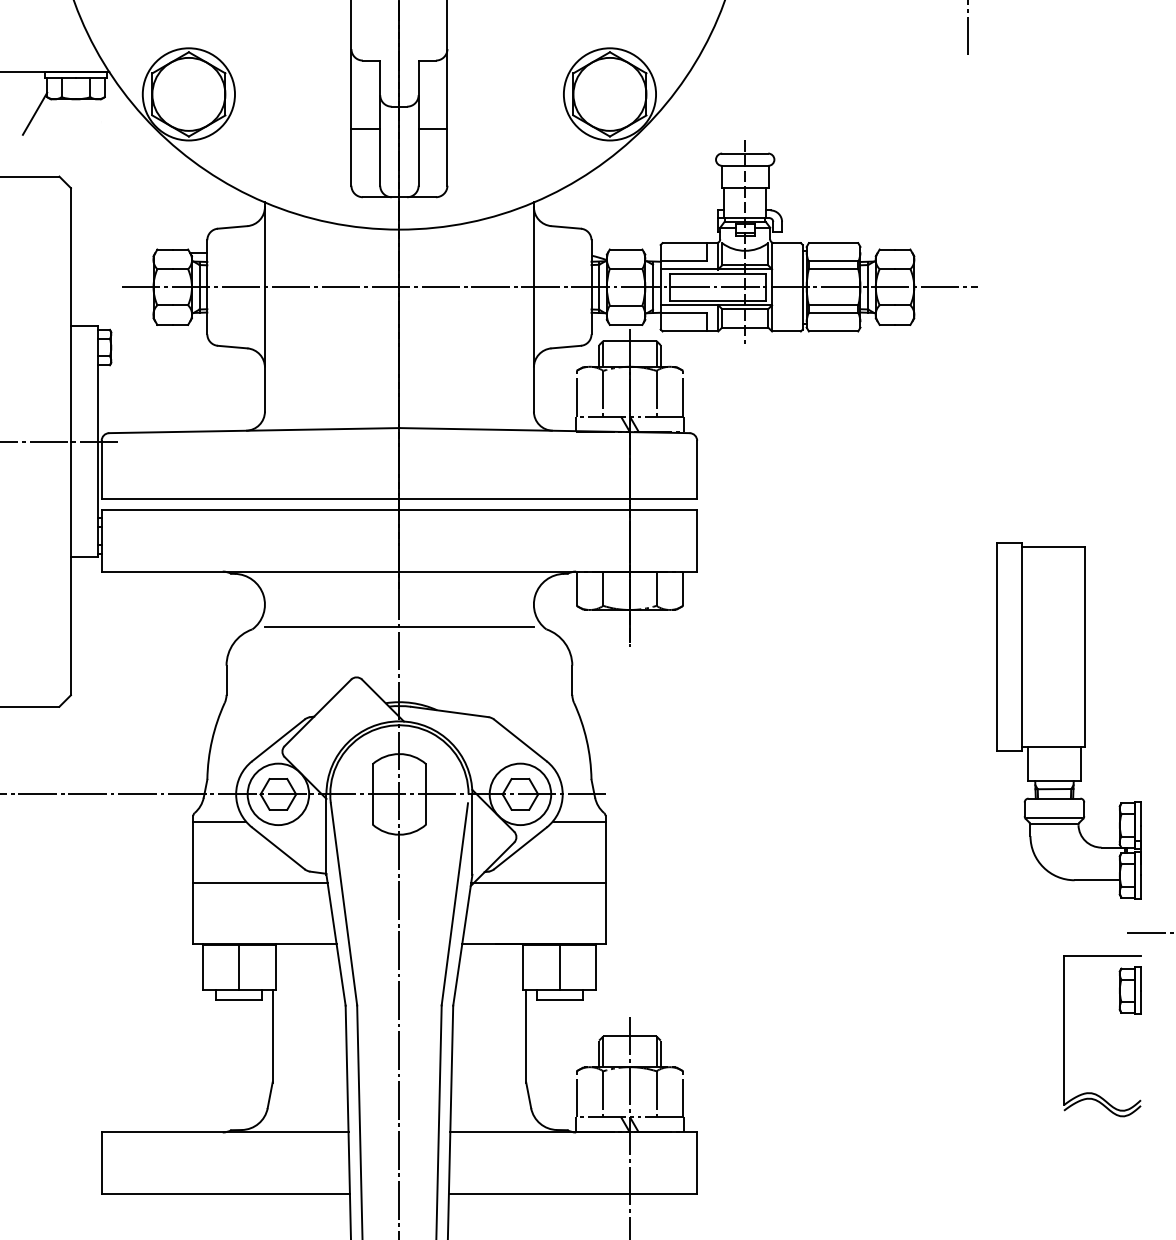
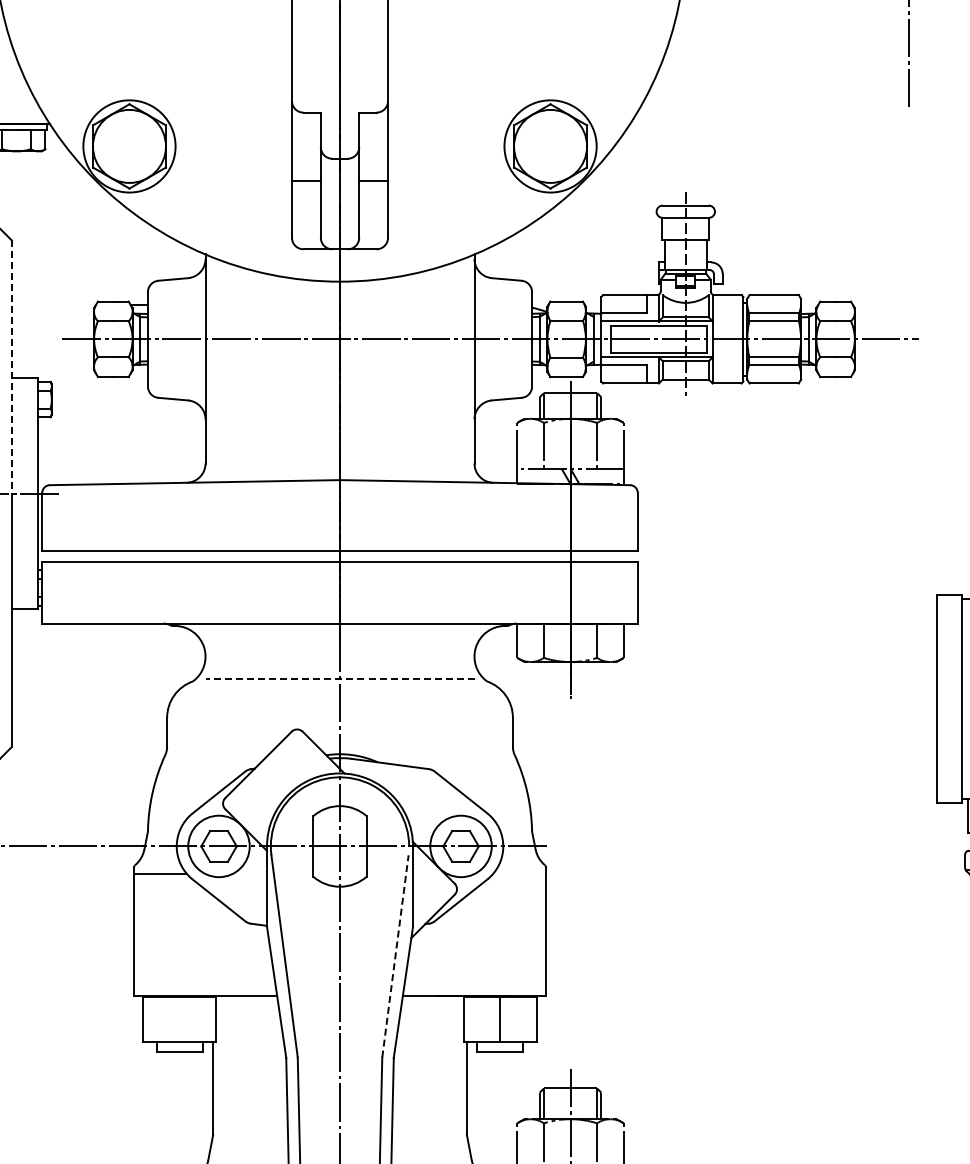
line: (70, 314) -> (11, 366), solid -> dashed
line: (398, 627) -> (339, 679), solid -> dashed
line: (579, 821) -> (520, 873), removed
line: (260, 882) -> (201, 934), removed
line: (538, 882) -> (479, 934), removed
line: (454, 904) -> (395, 956), solid -> dashed
line: (239, 967) -> (180, 1019), removed

